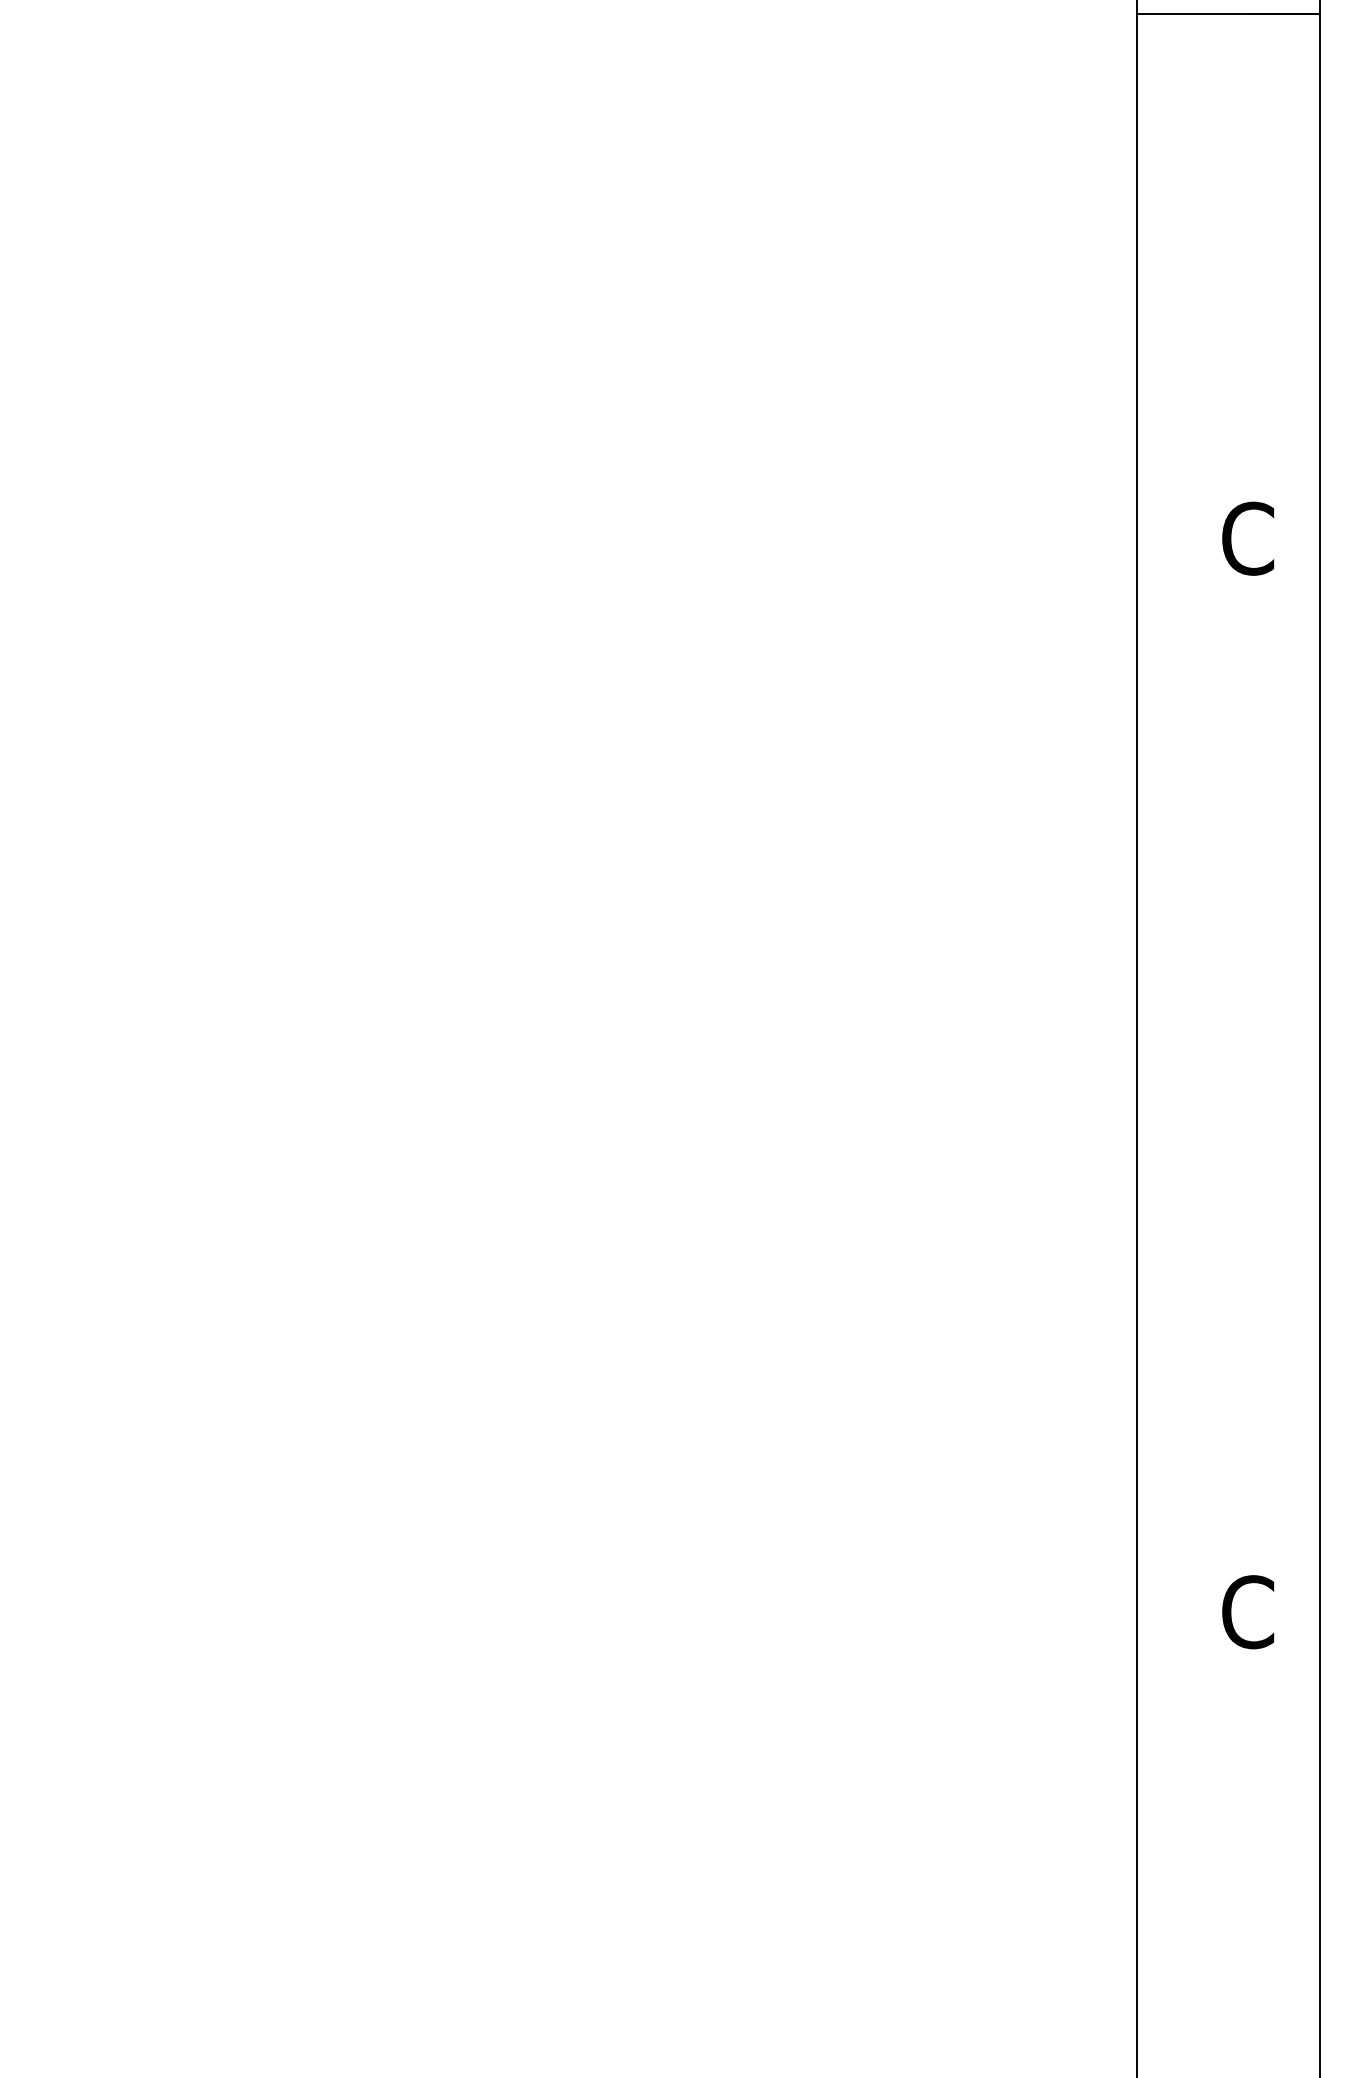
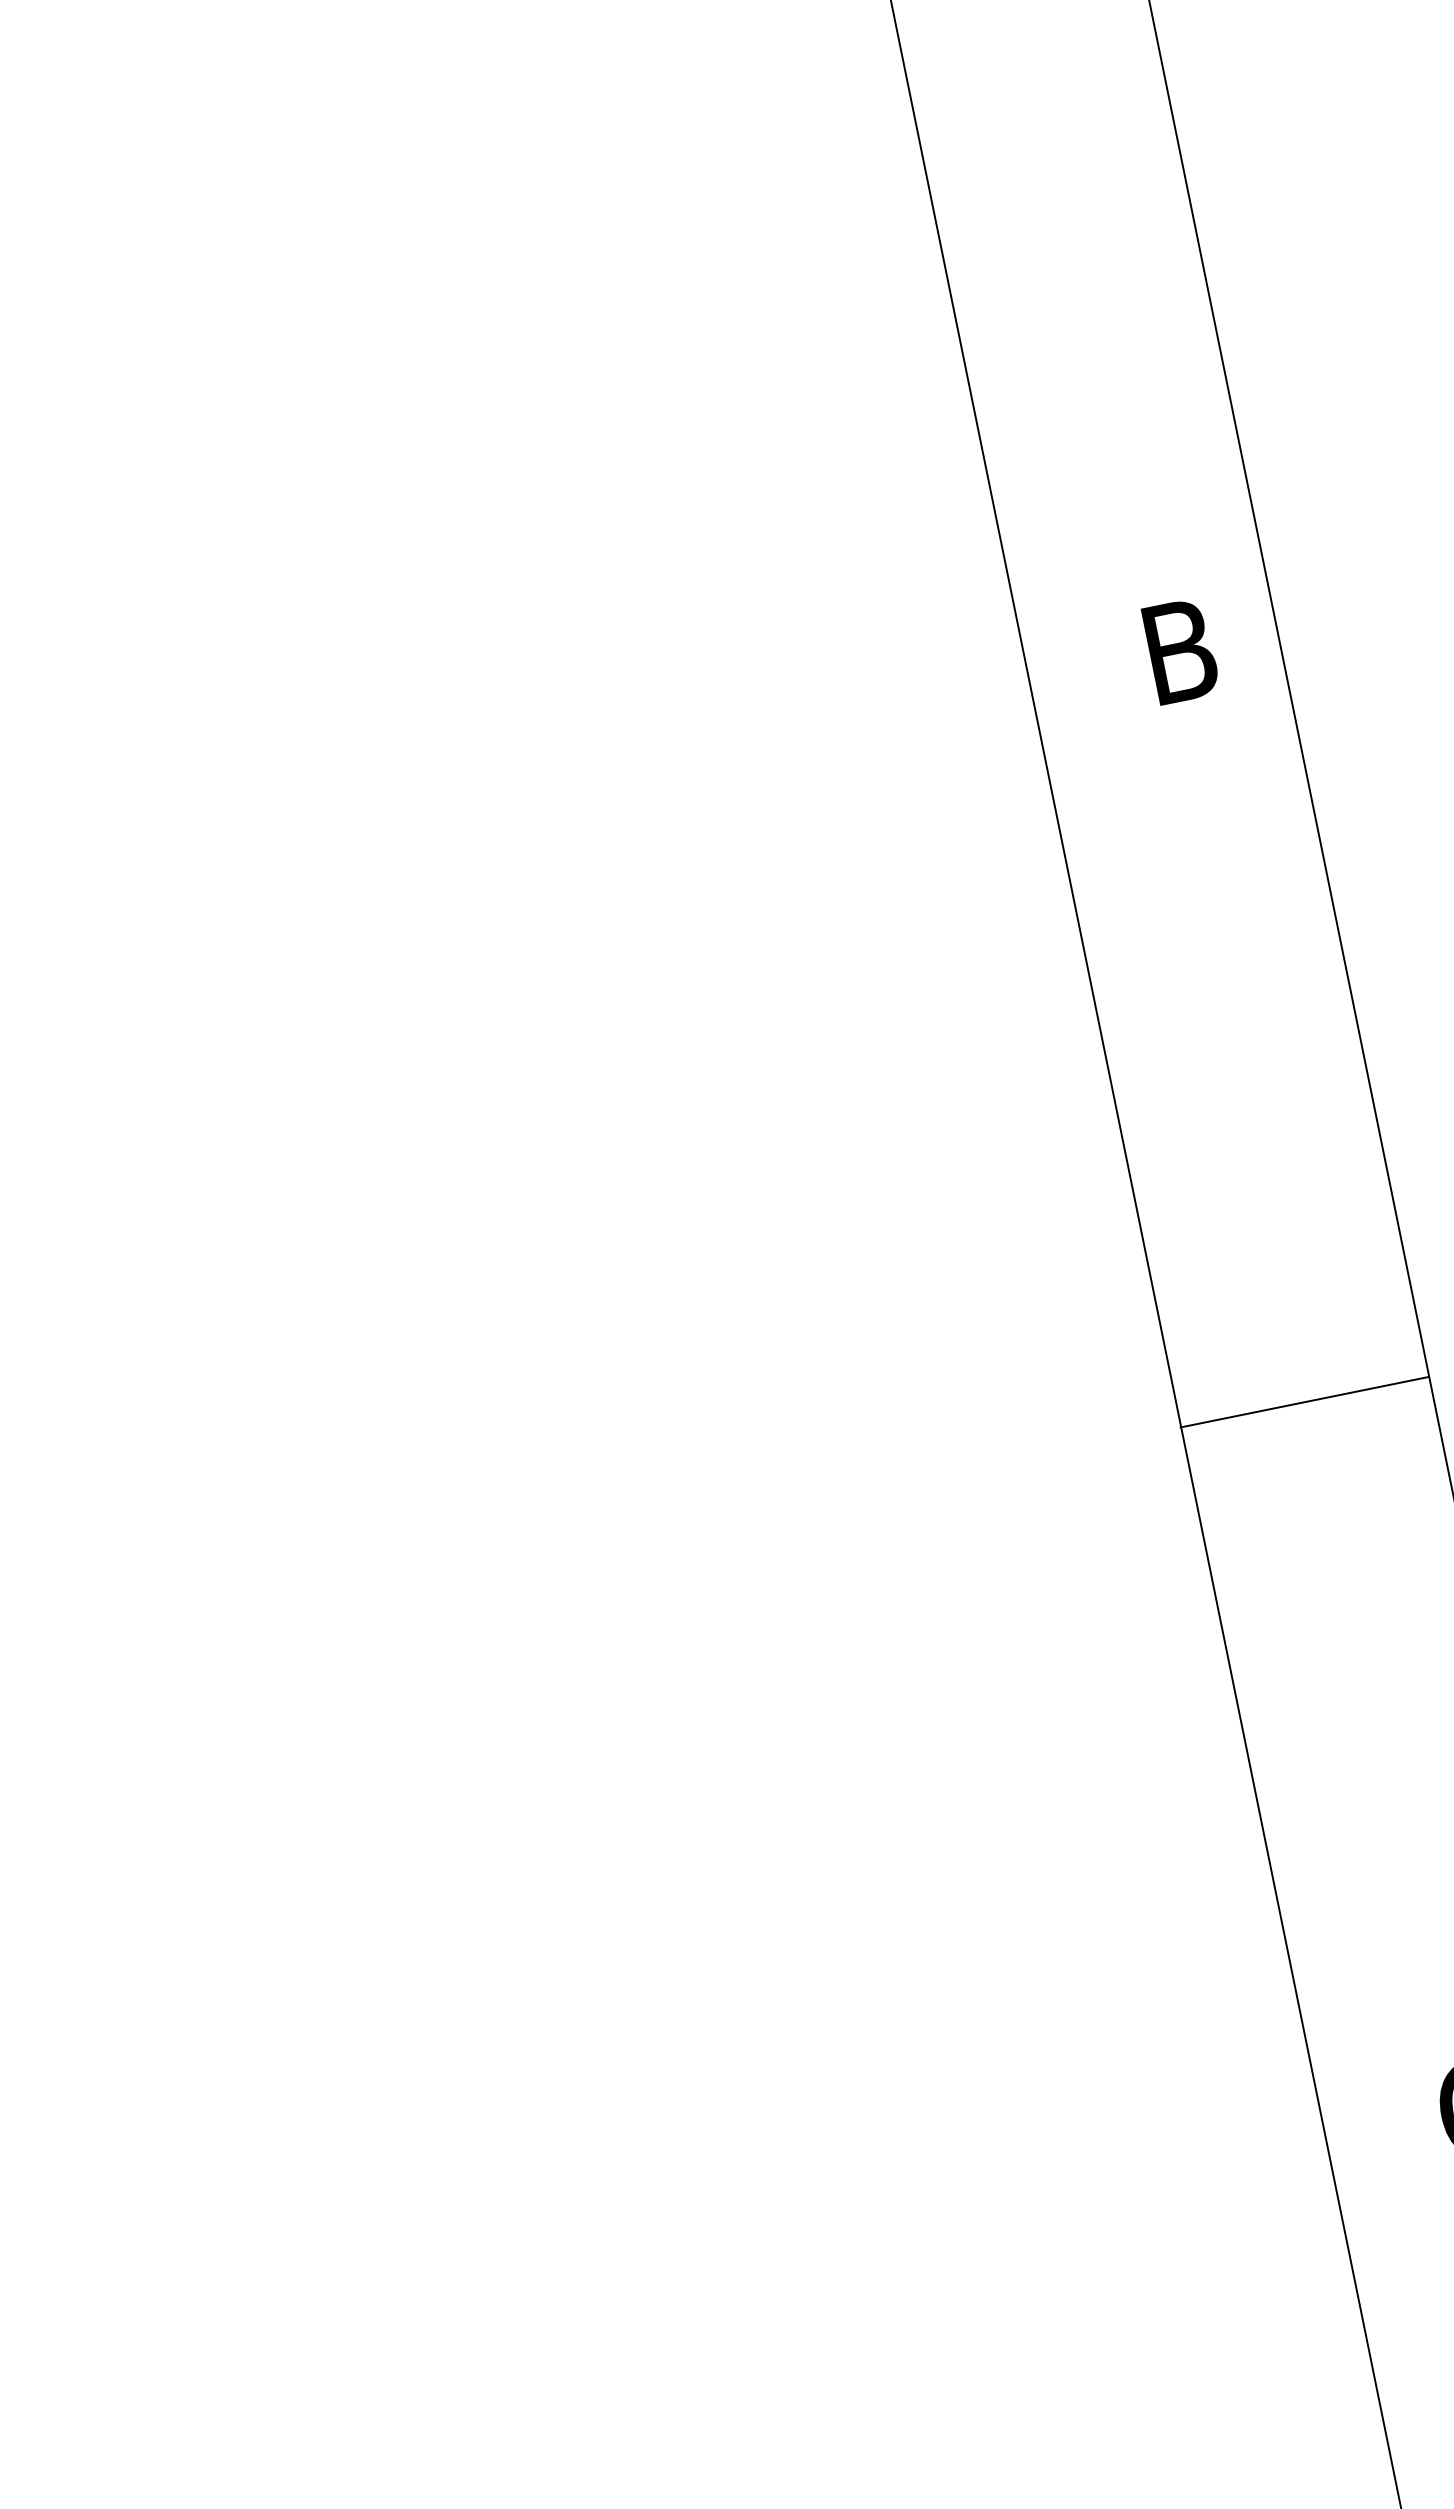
text: (1248, 538) -> (1180, 650), C -> B
line: (1228, 1087) -> (1304, 1402), added

